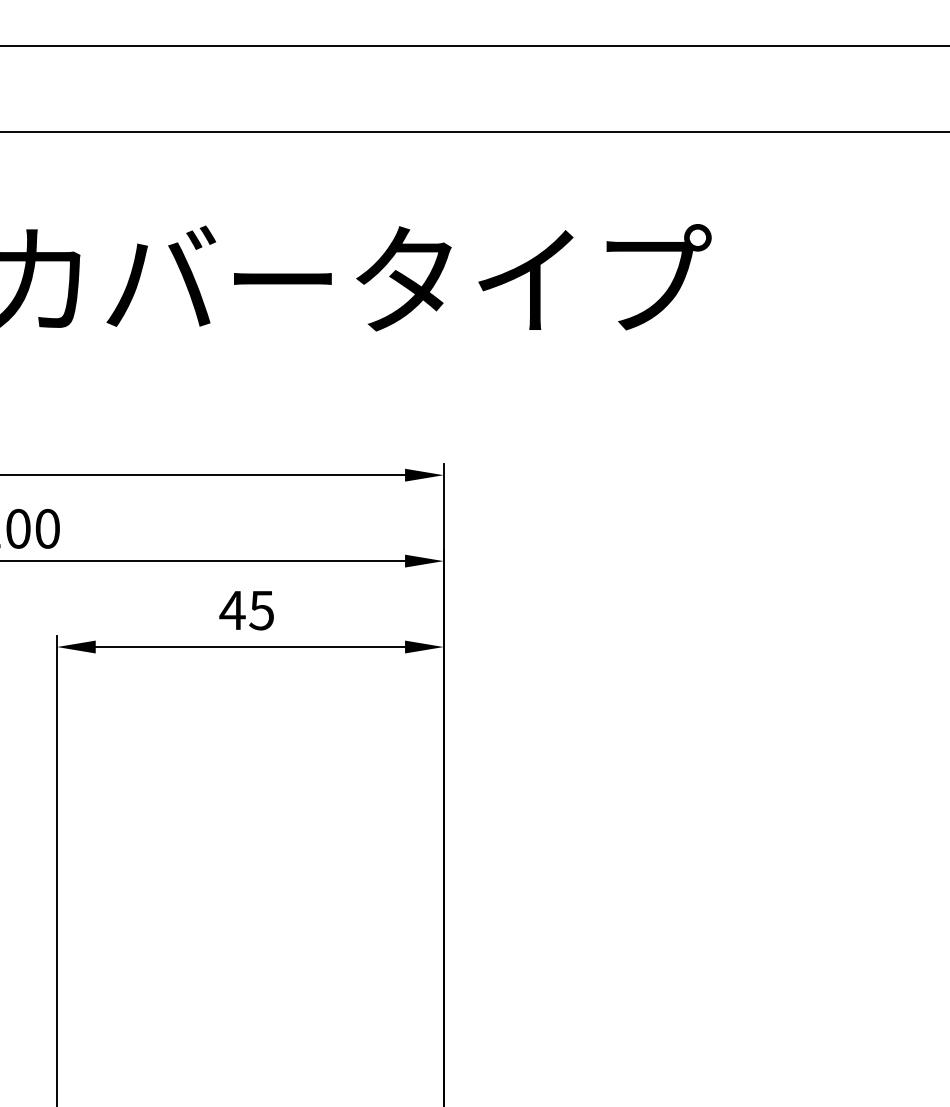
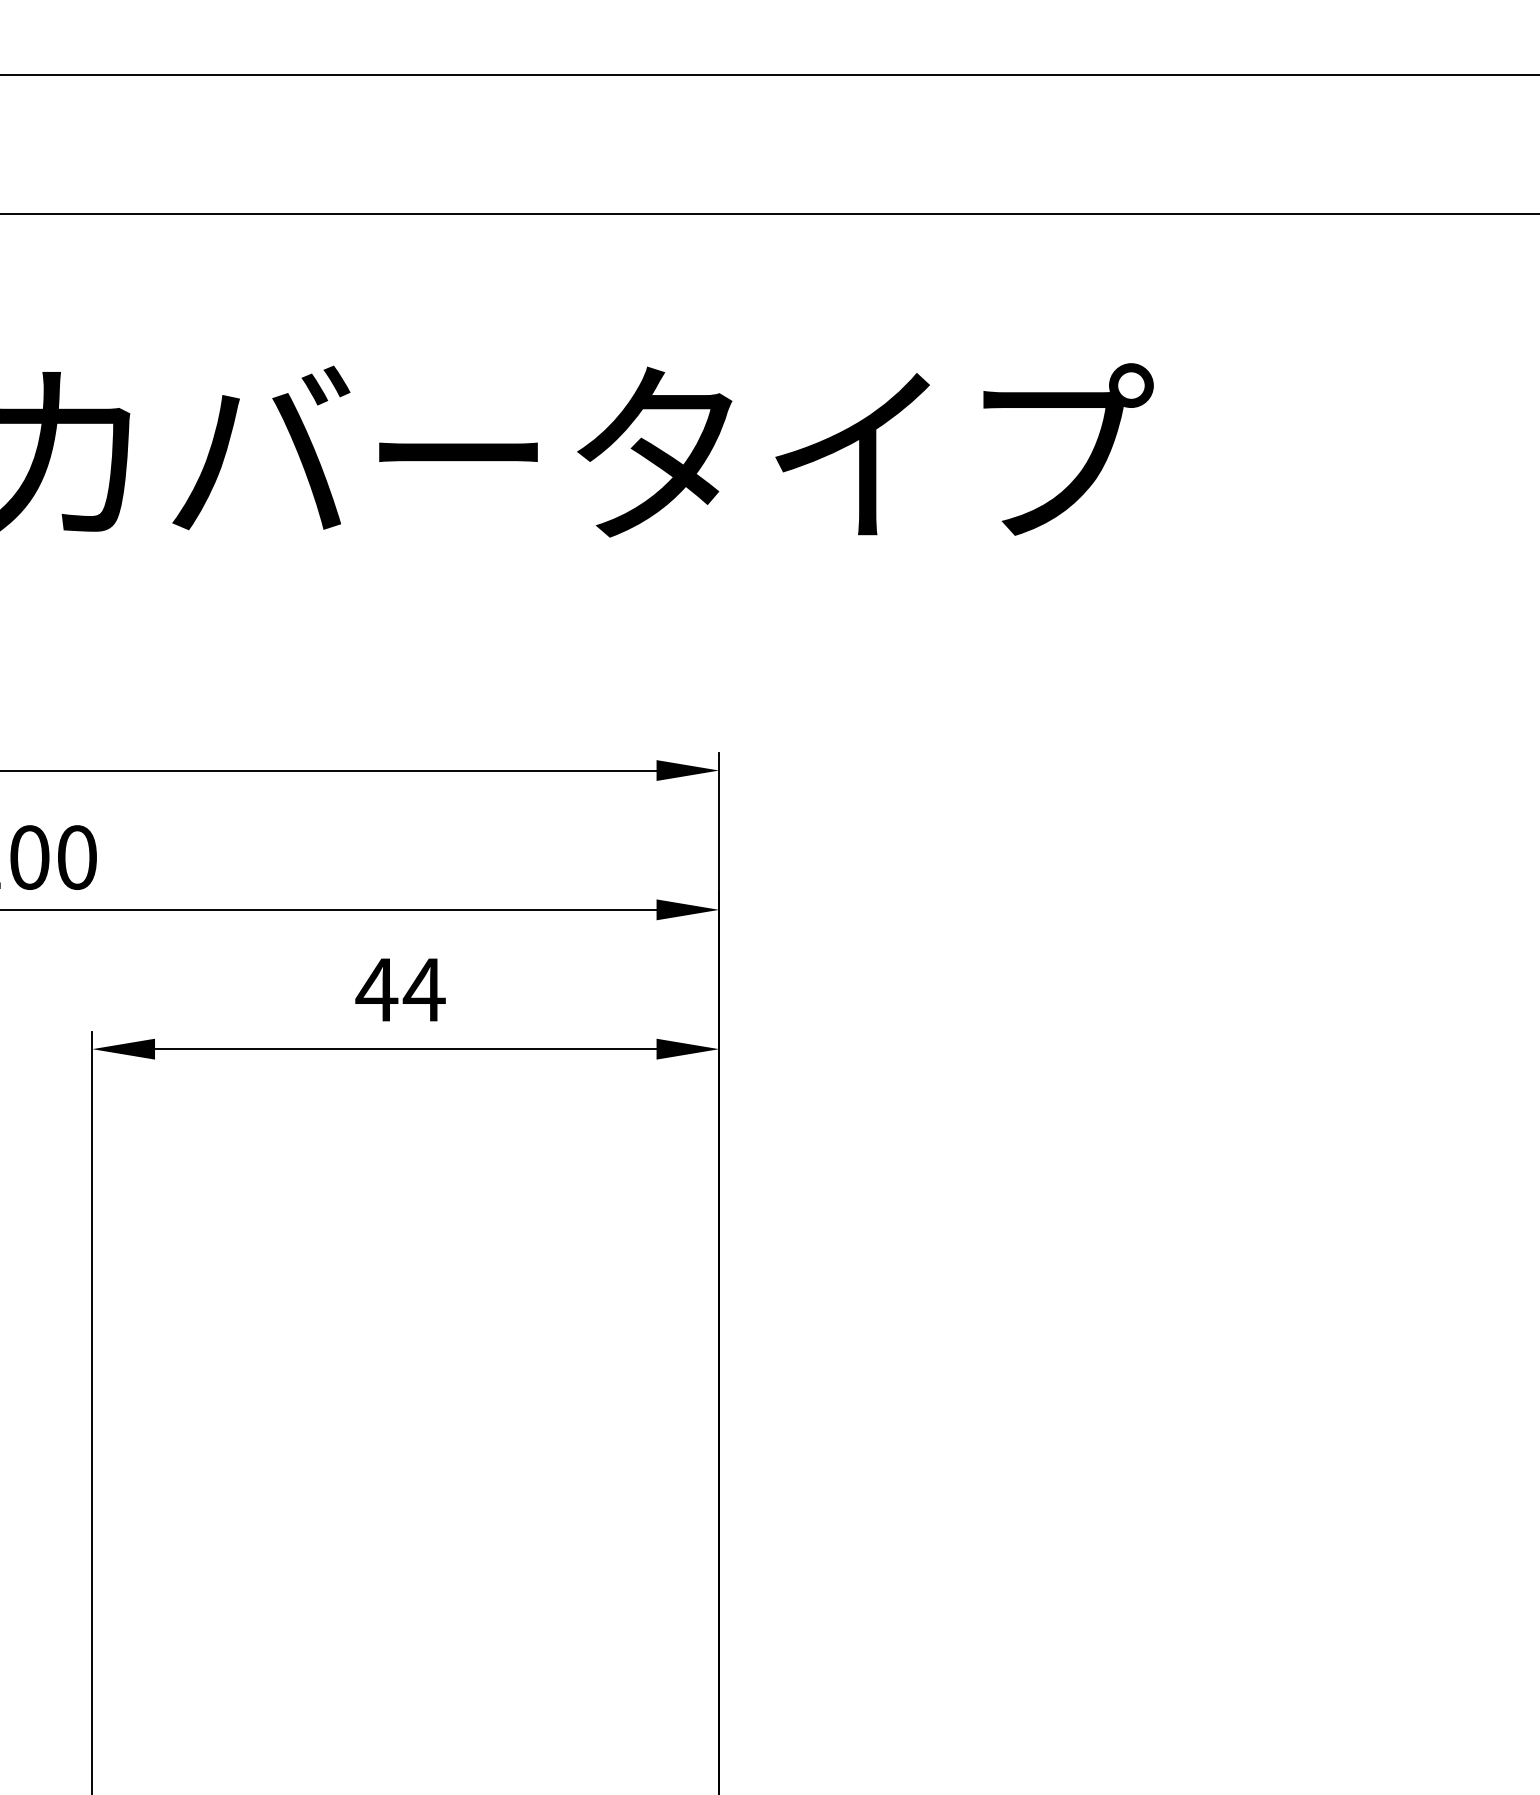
text: (261, 610) -> (423, 989), 45 -> 44

